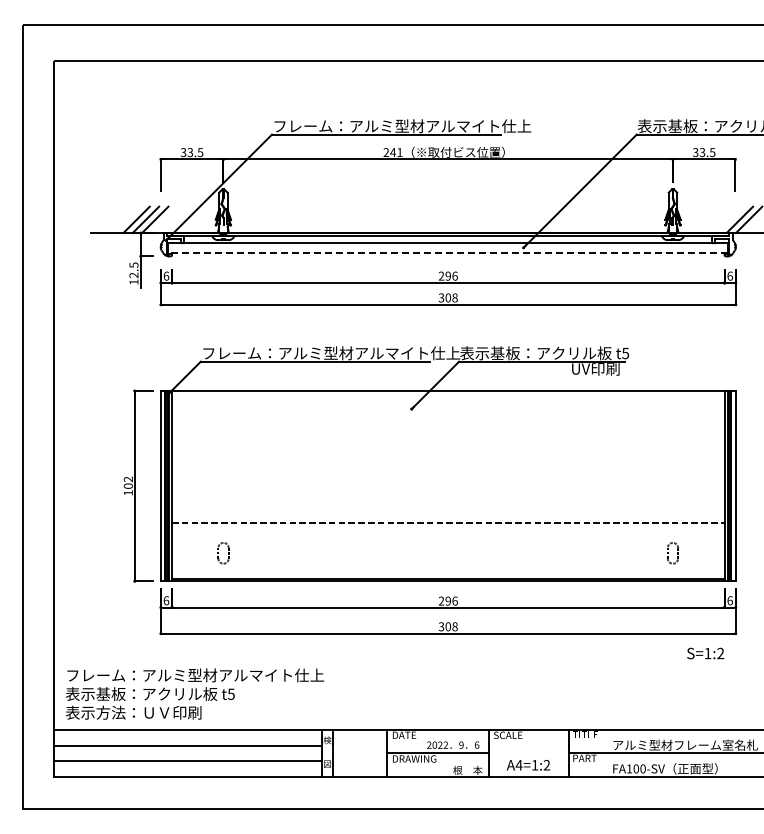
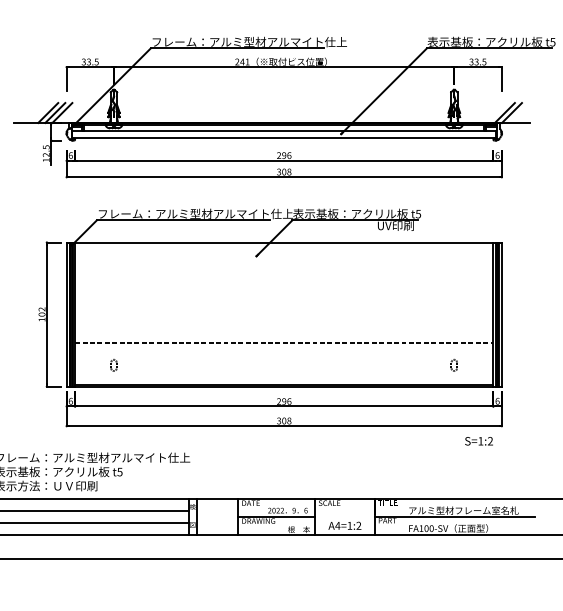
line: (448, 252) -> (284, 137), dashed -> solid
part: (222, 553) -> (113, 365), size x0.71
part: (672, 553) -> (453, 365), size x0.71

